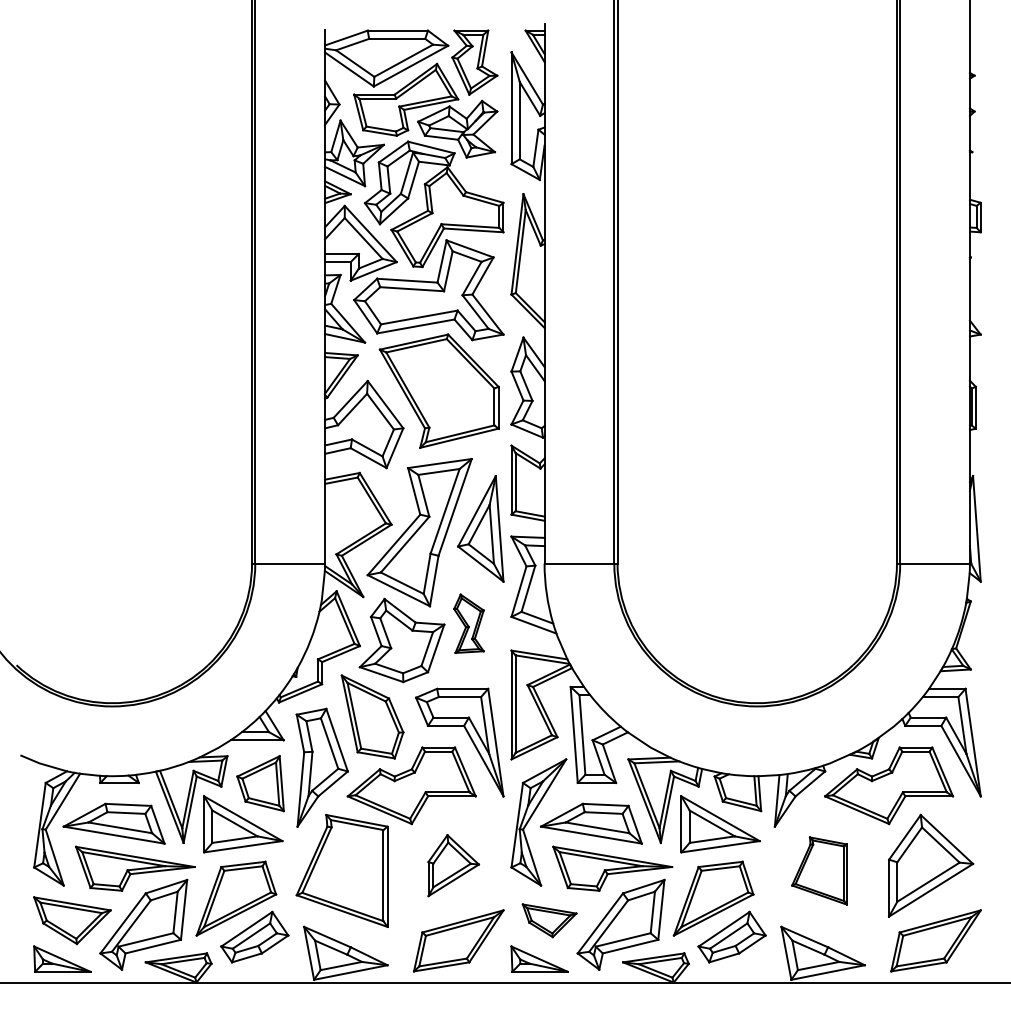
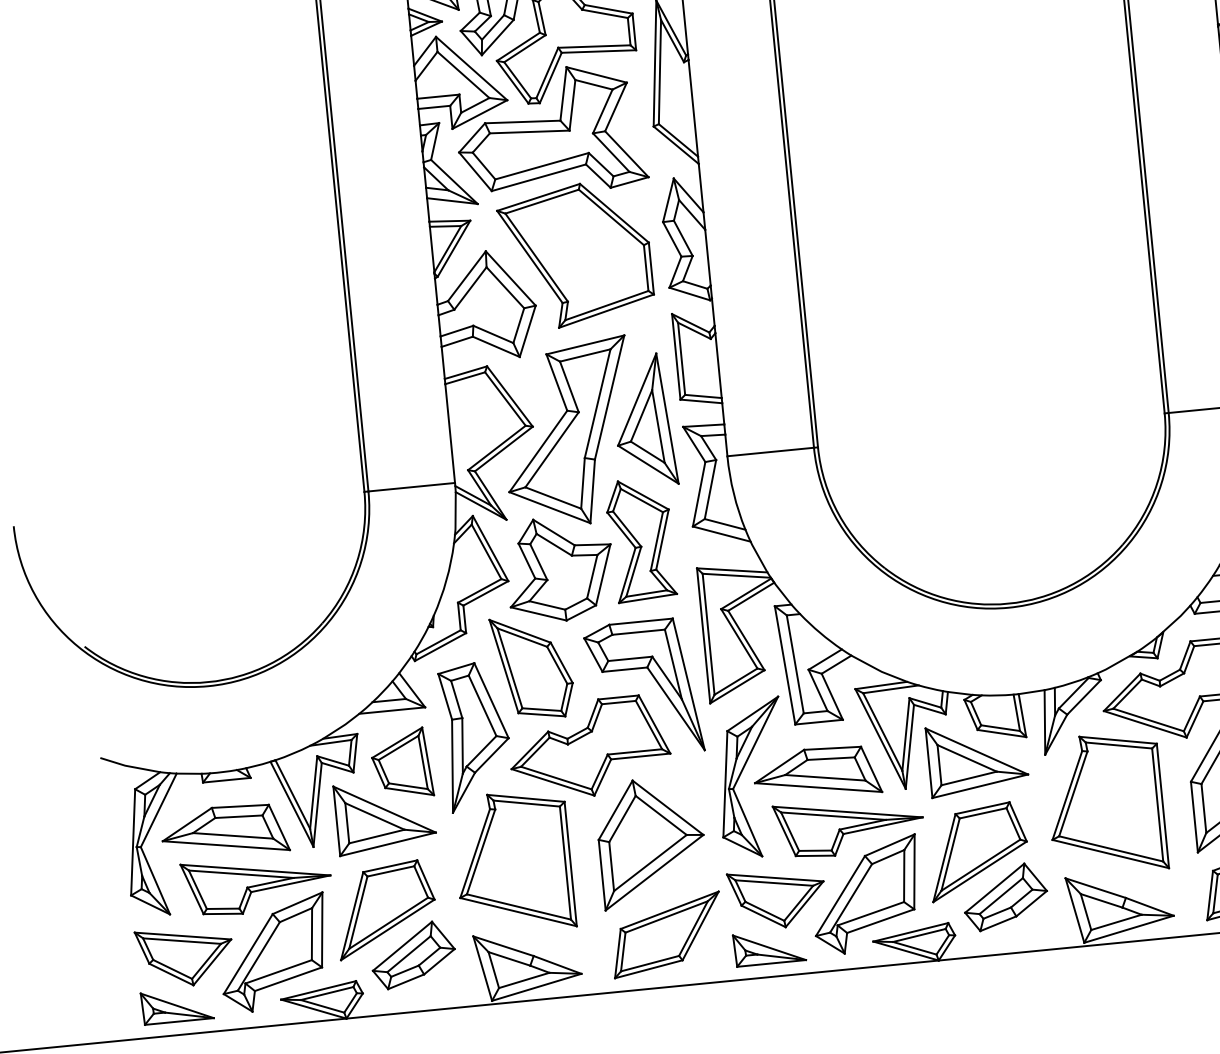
part: (468, 623) -> (640, 539), size x1.67
part: (453, 865) -> (651, 842), size x1.67
part: (819, 870) -> (1105, 803), size x1.67
part: (549, 920) -> (776, 898), size x1.43

